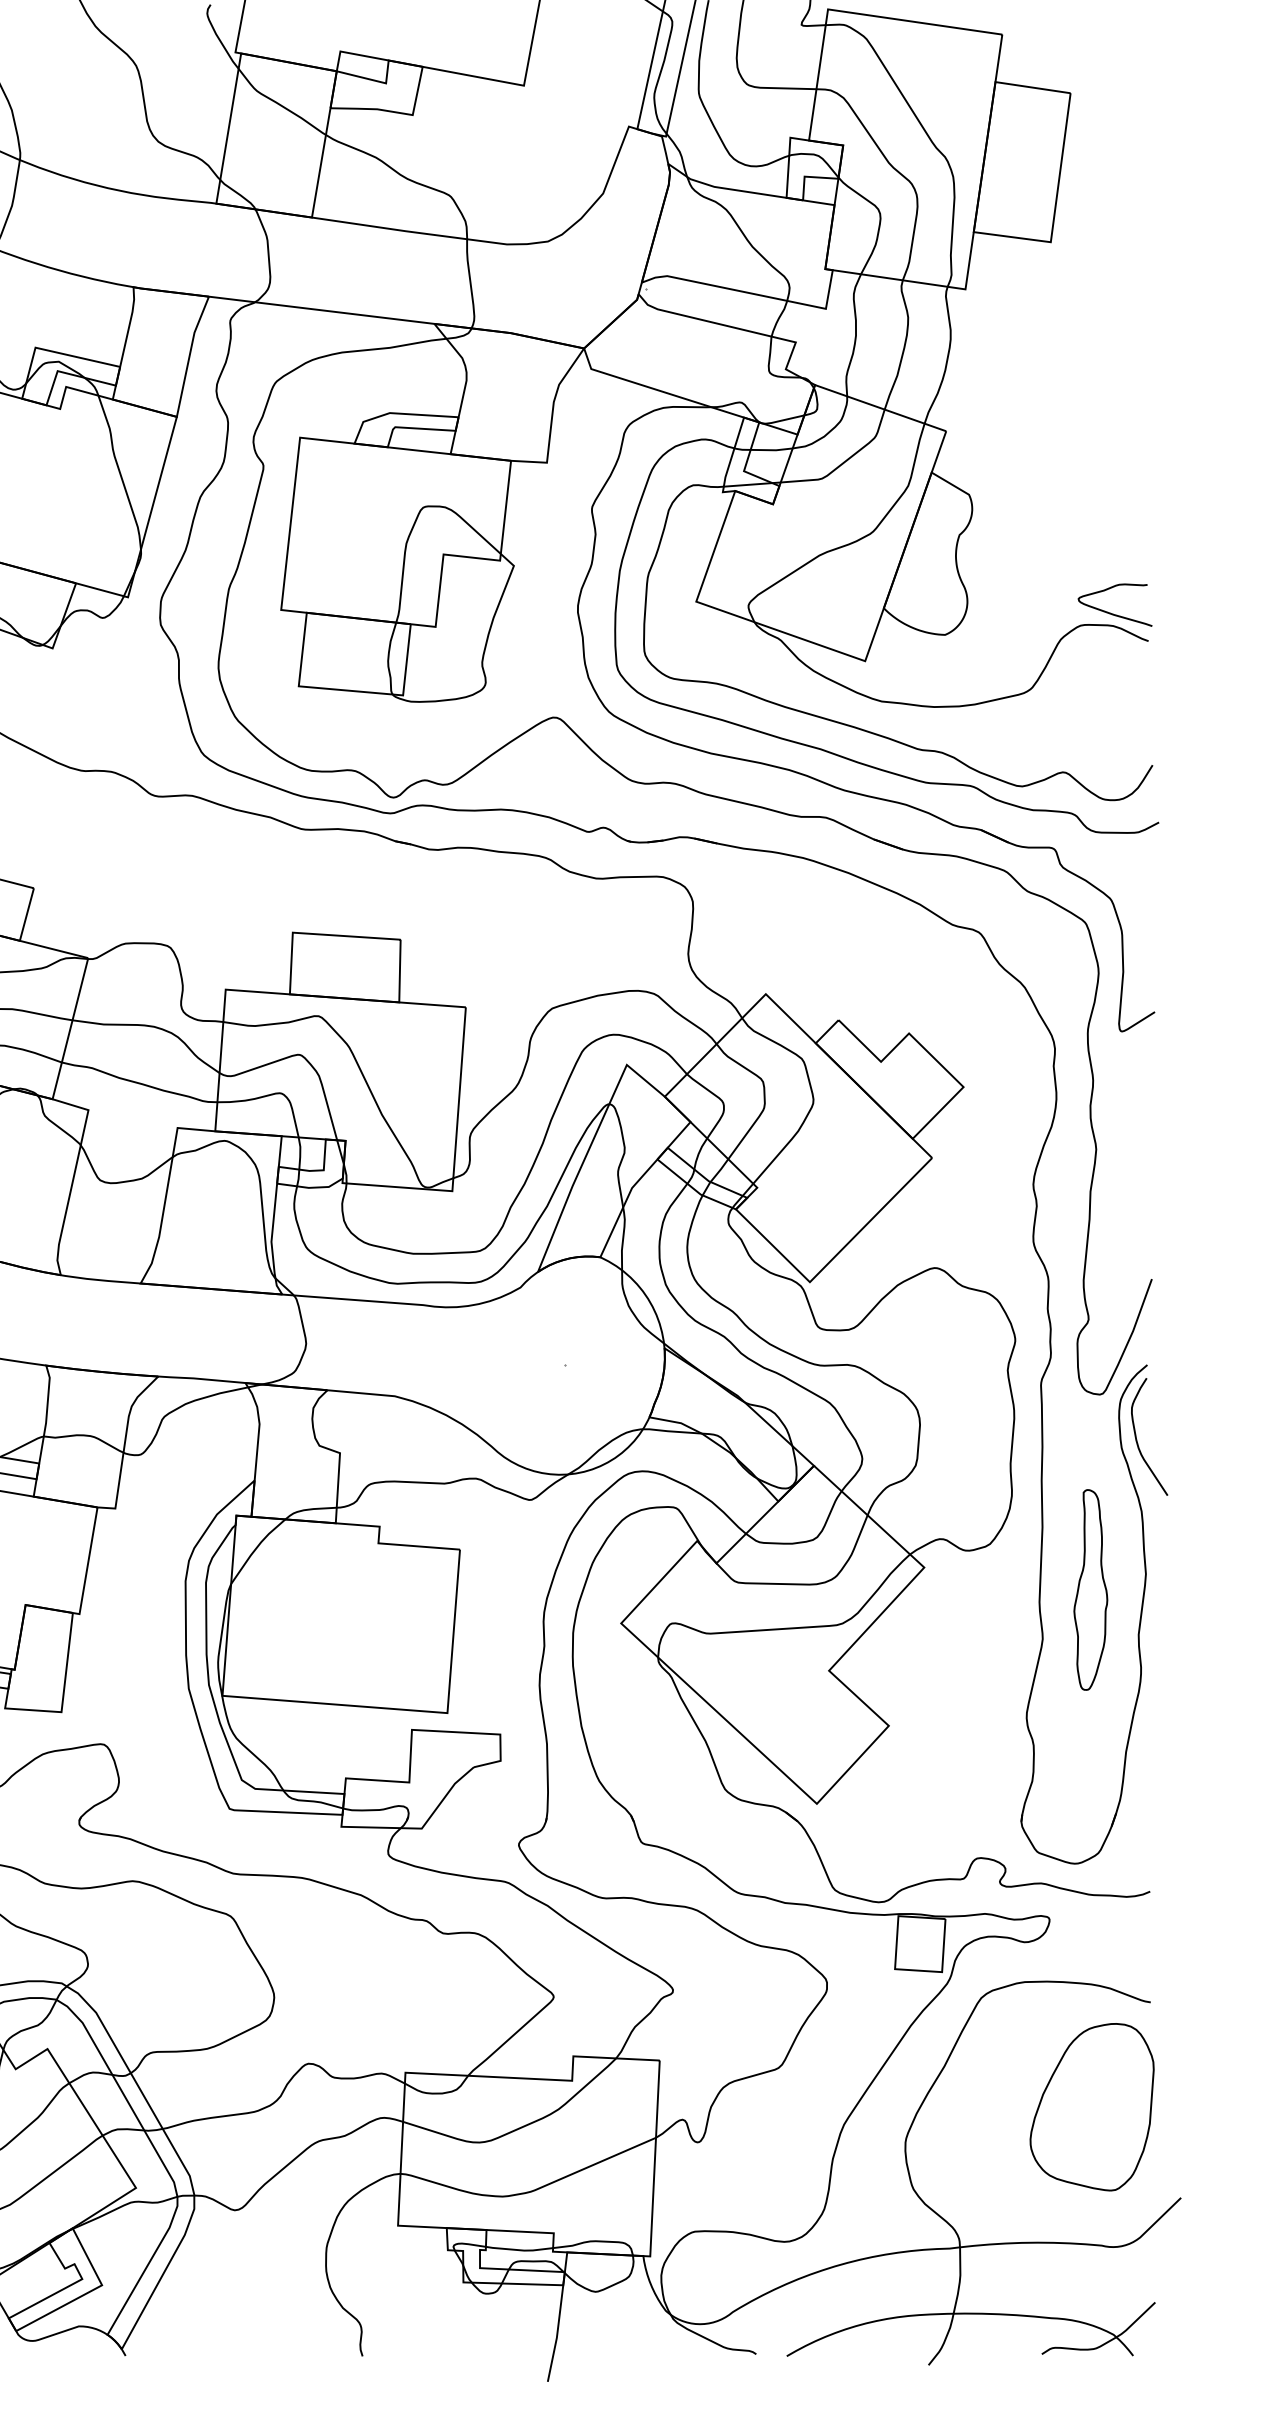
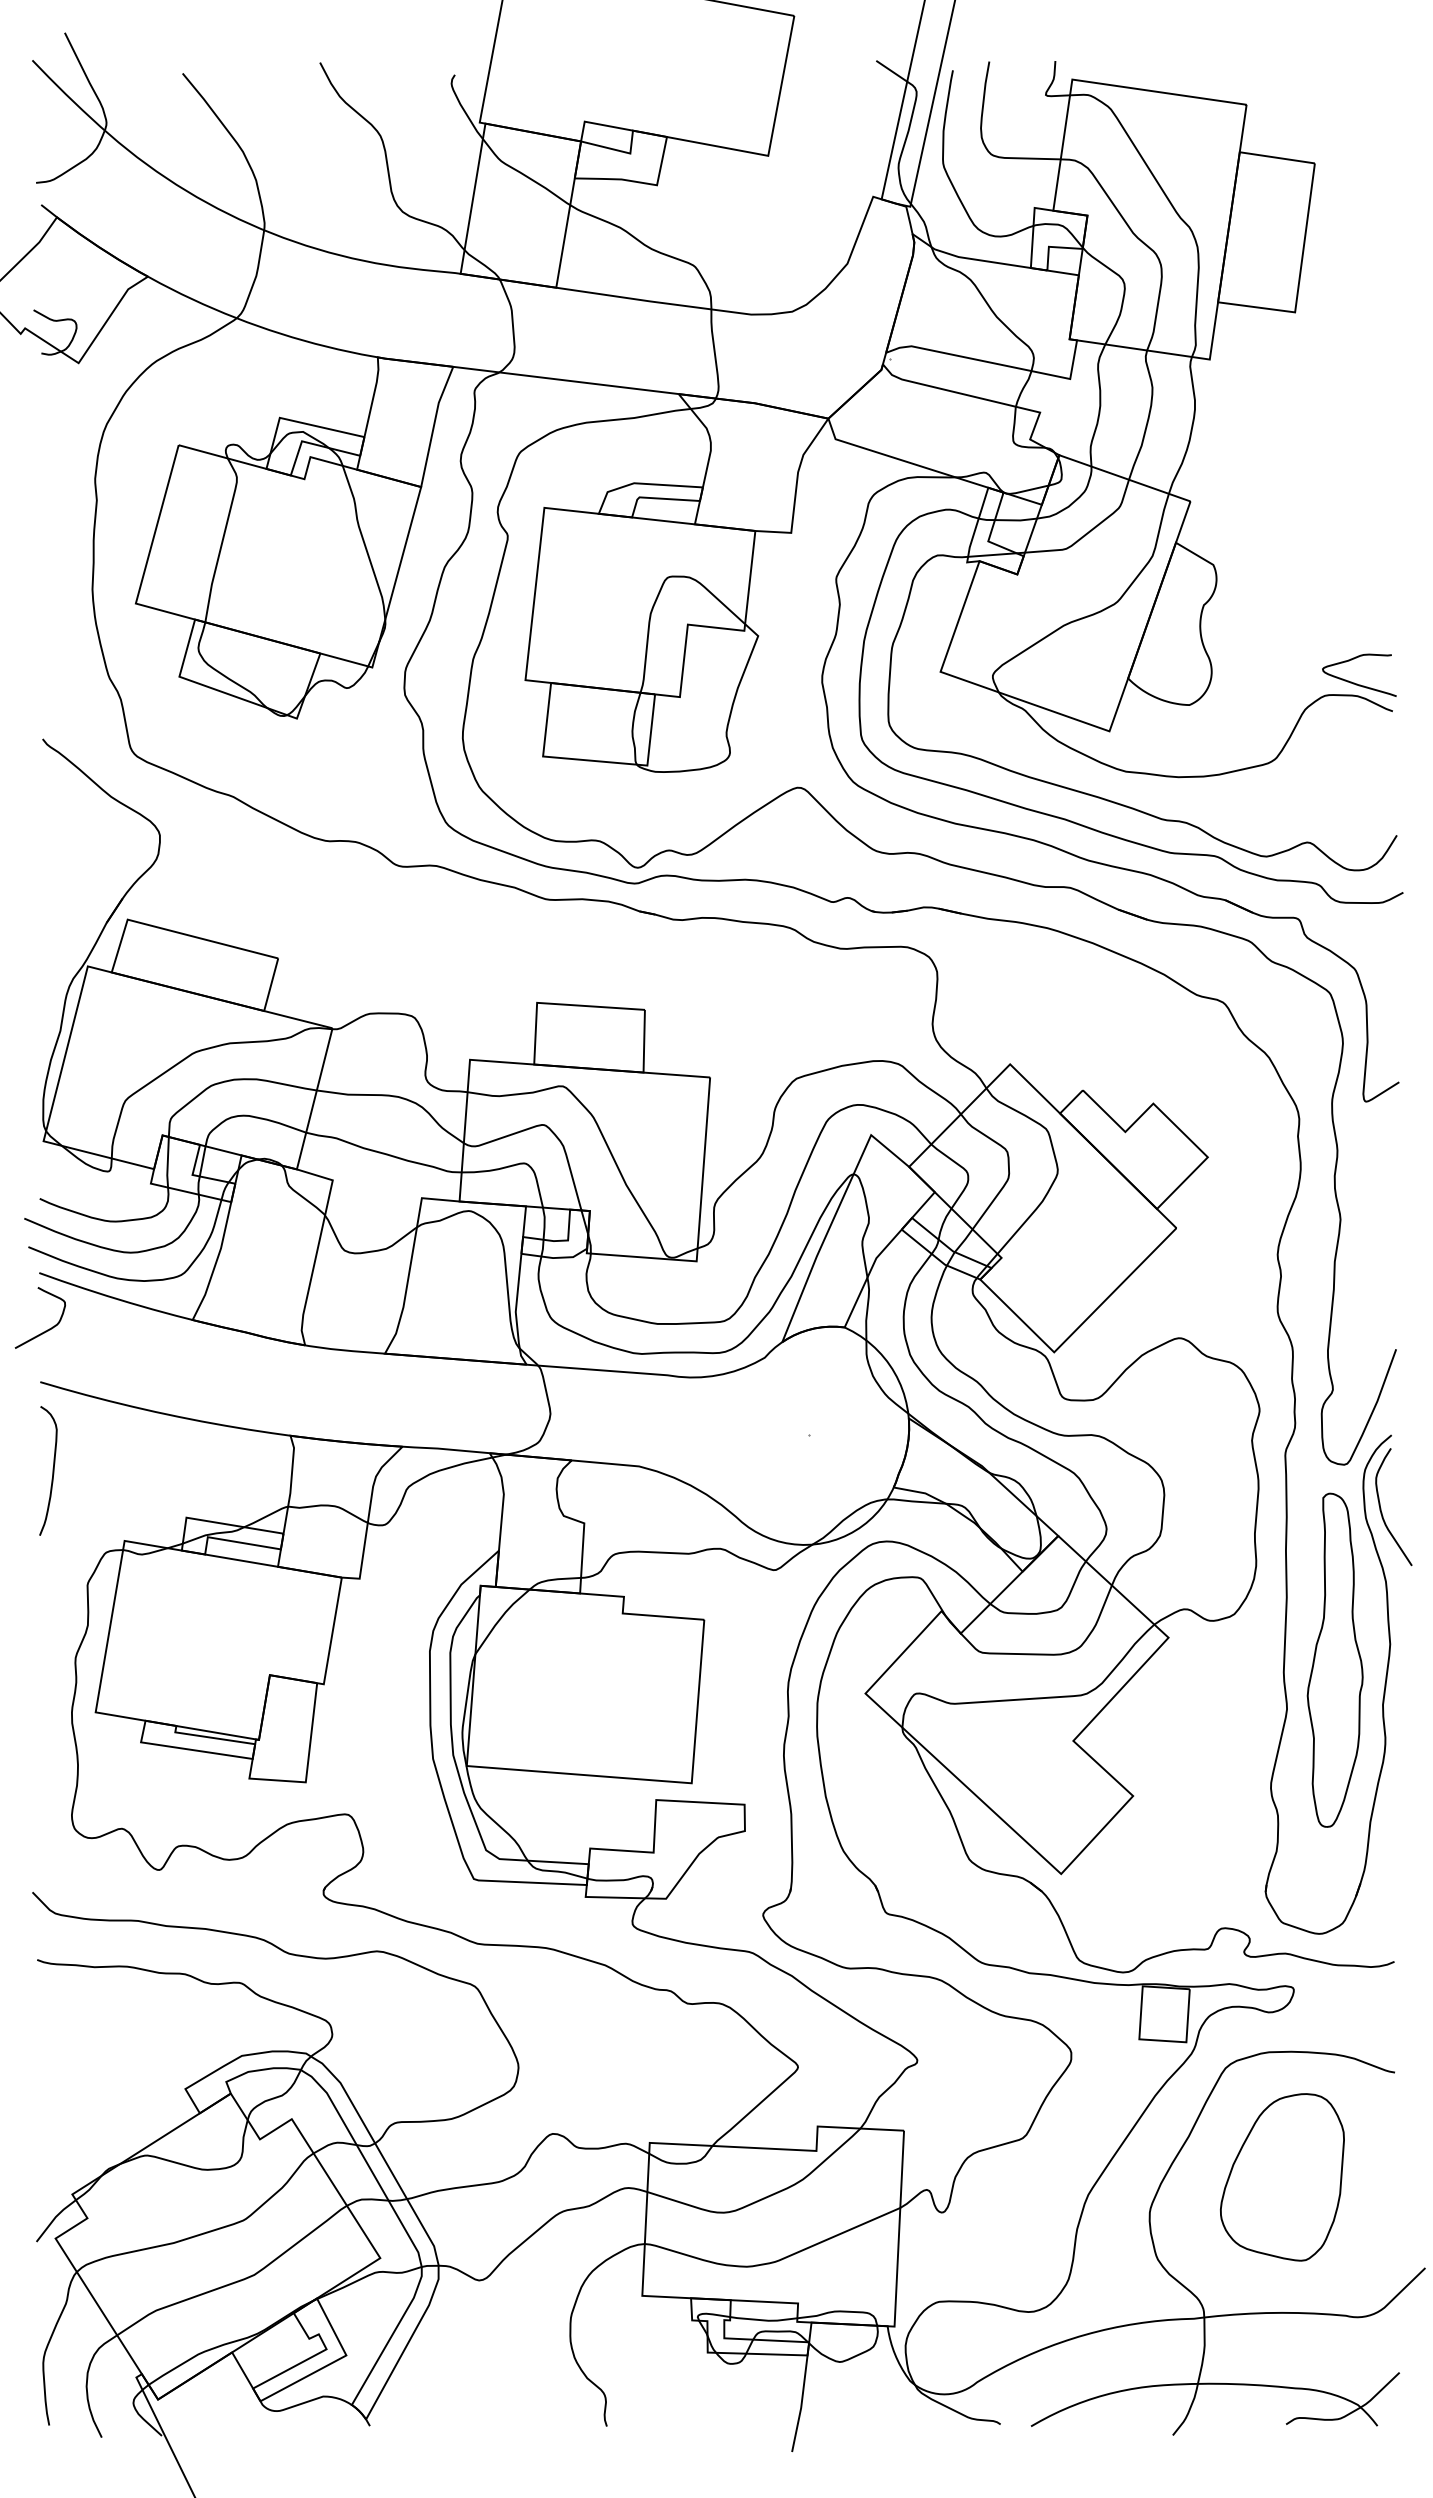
part: (1090, 1589) -> (1334, 1659), size x1.67
part: (1092, 2107) -> (1282, 2177), moved

